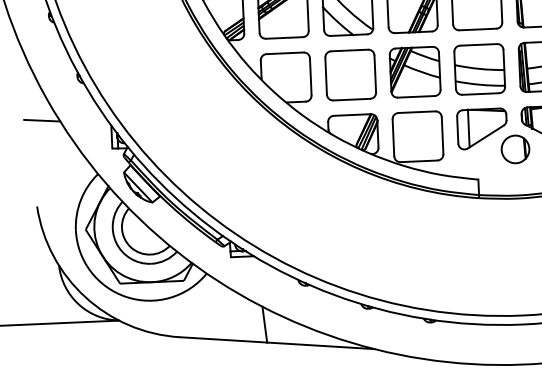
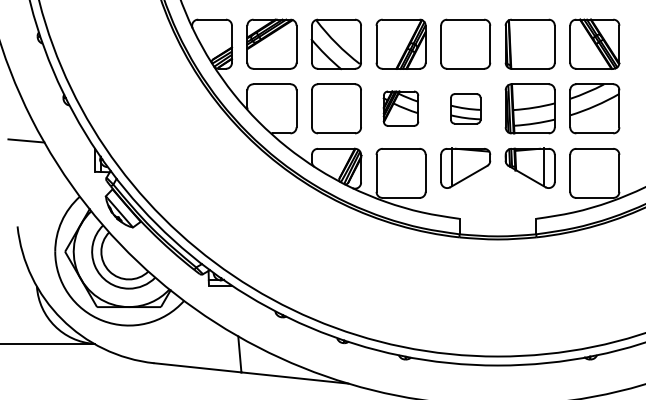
part: (479, 69) -> (465, 108), size x0.6
part: (414, 71) -> (400, 108), size x0.7
part: (515, 148) -> (497, 189), removed

